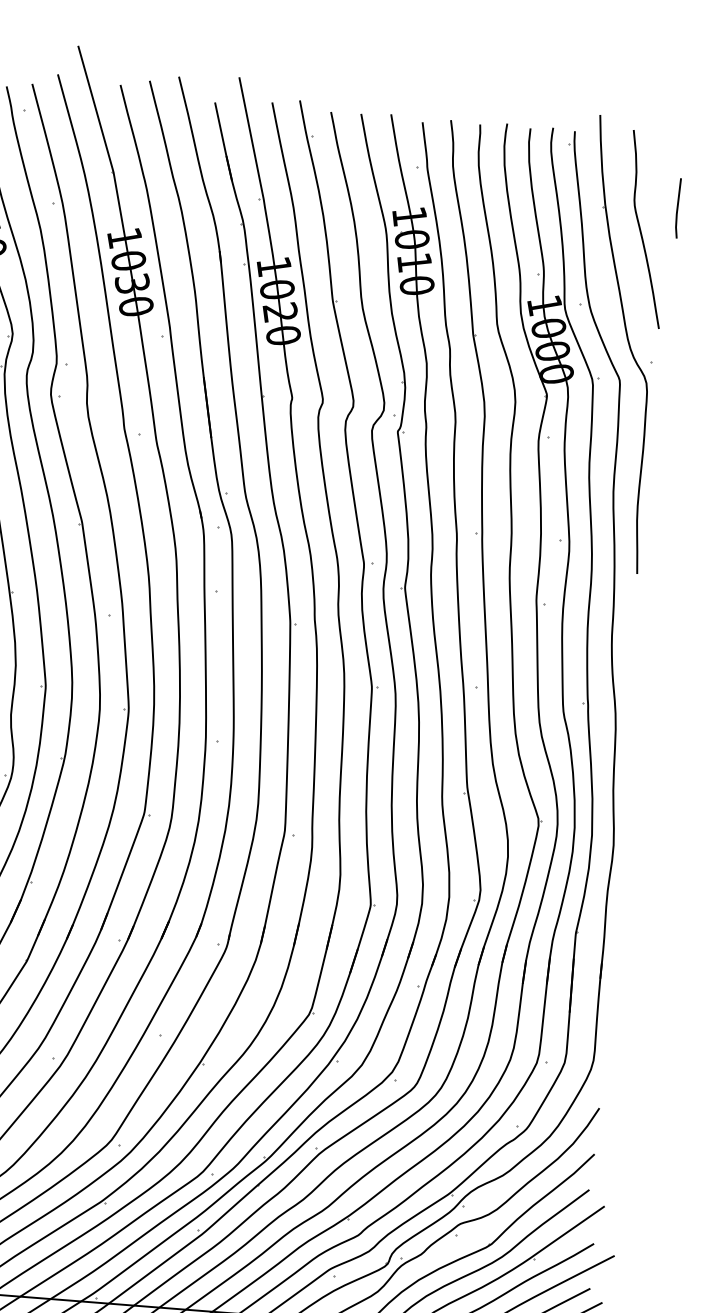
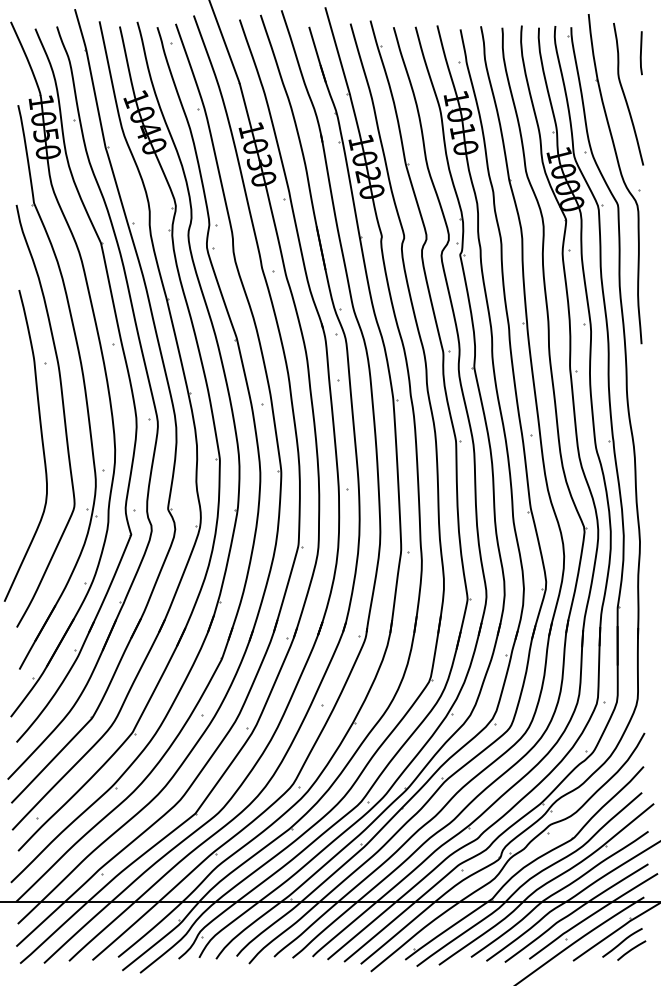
line: (676, 208) -> (640, 53), moved

